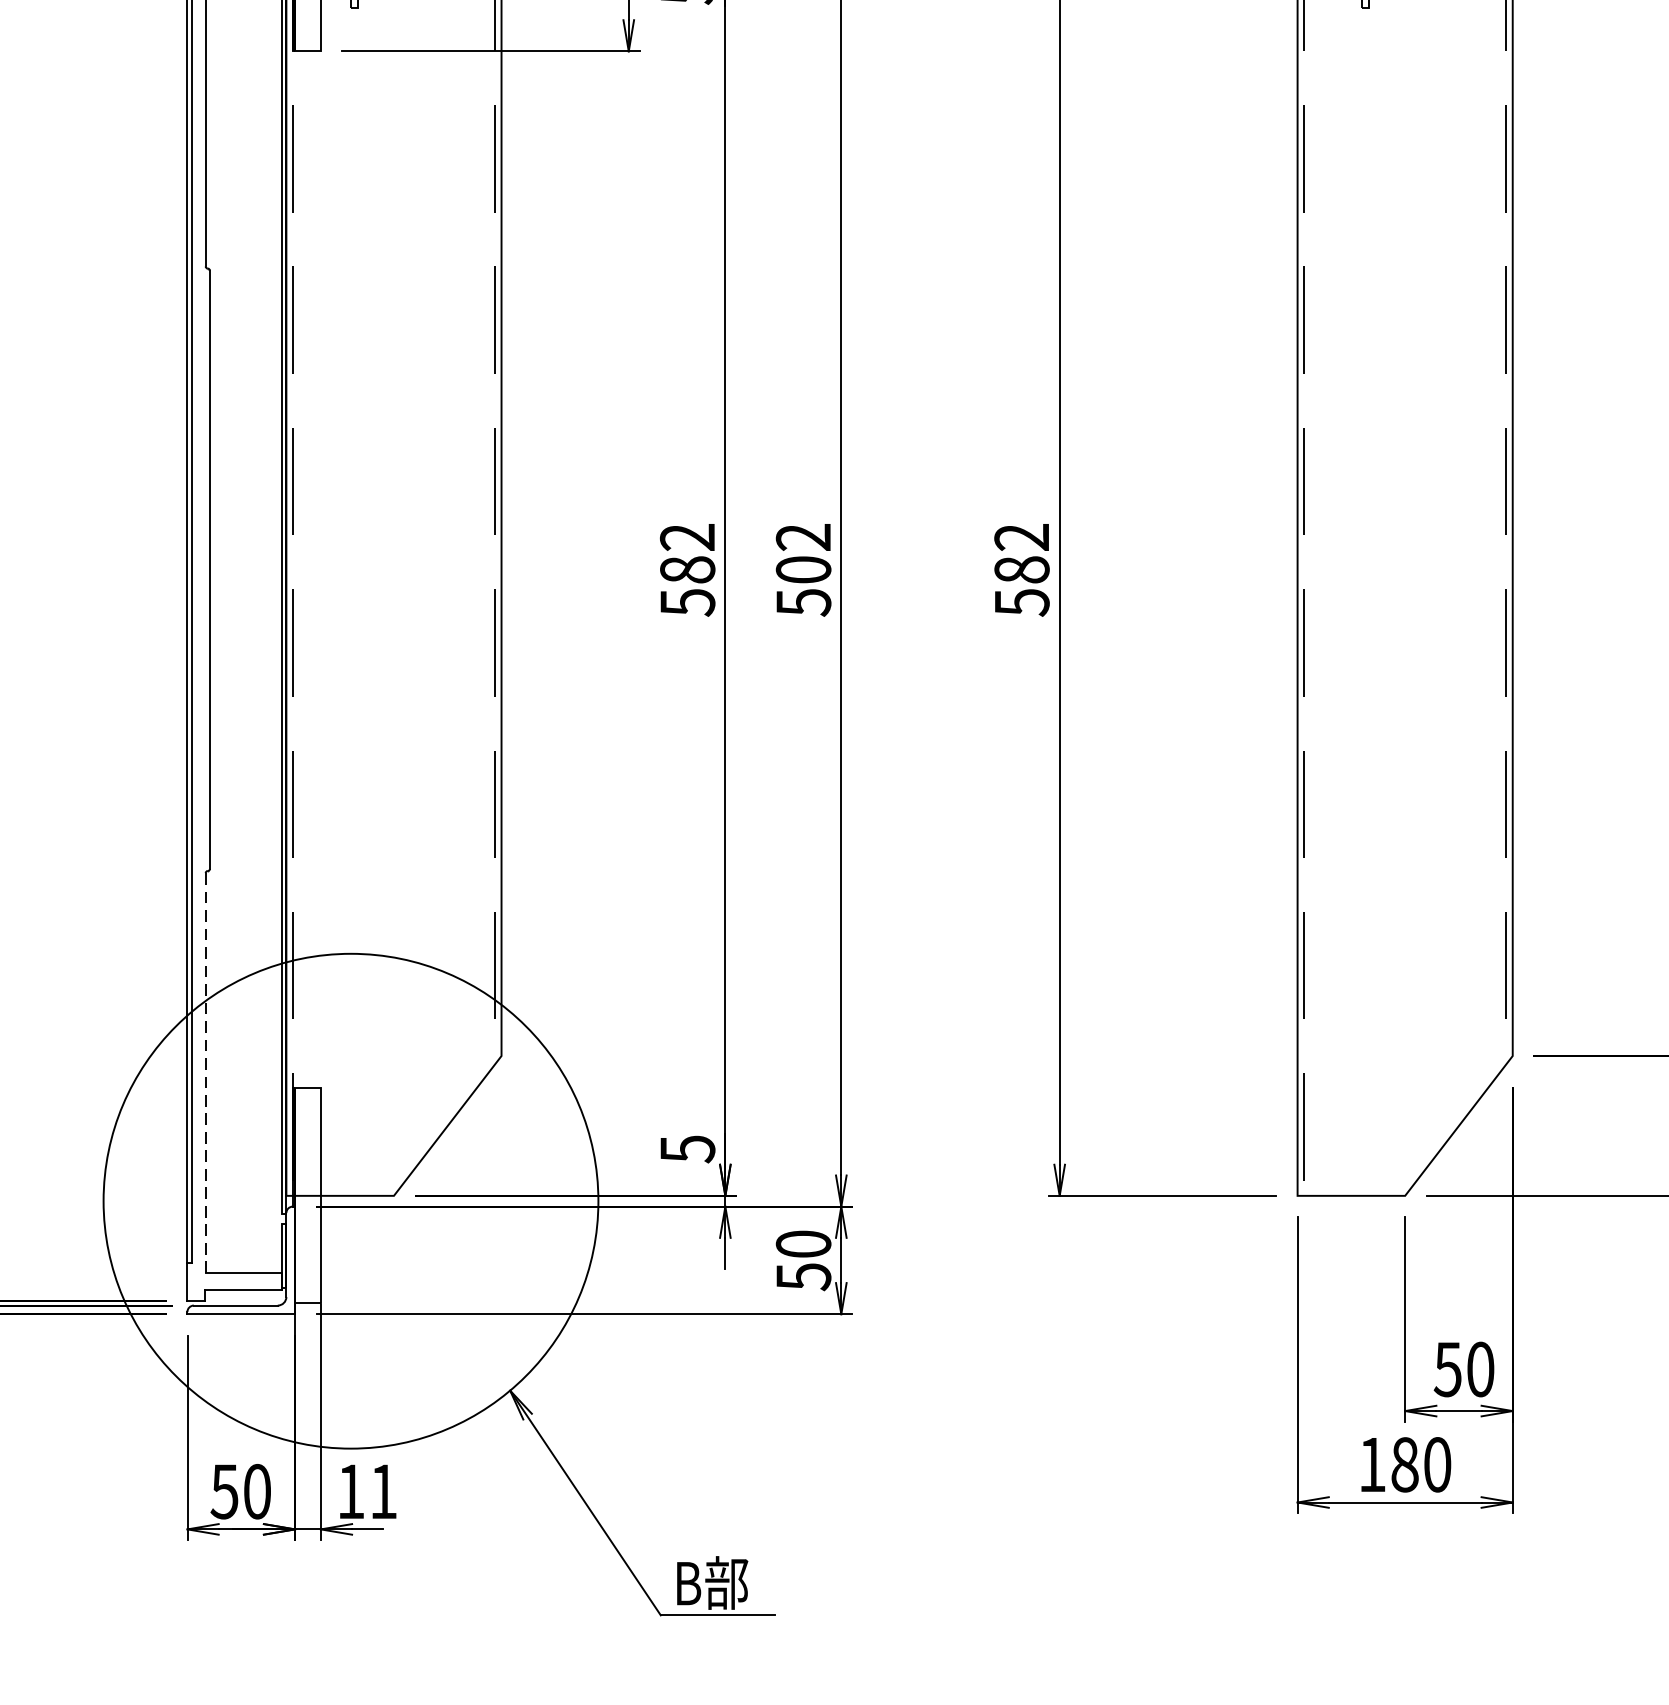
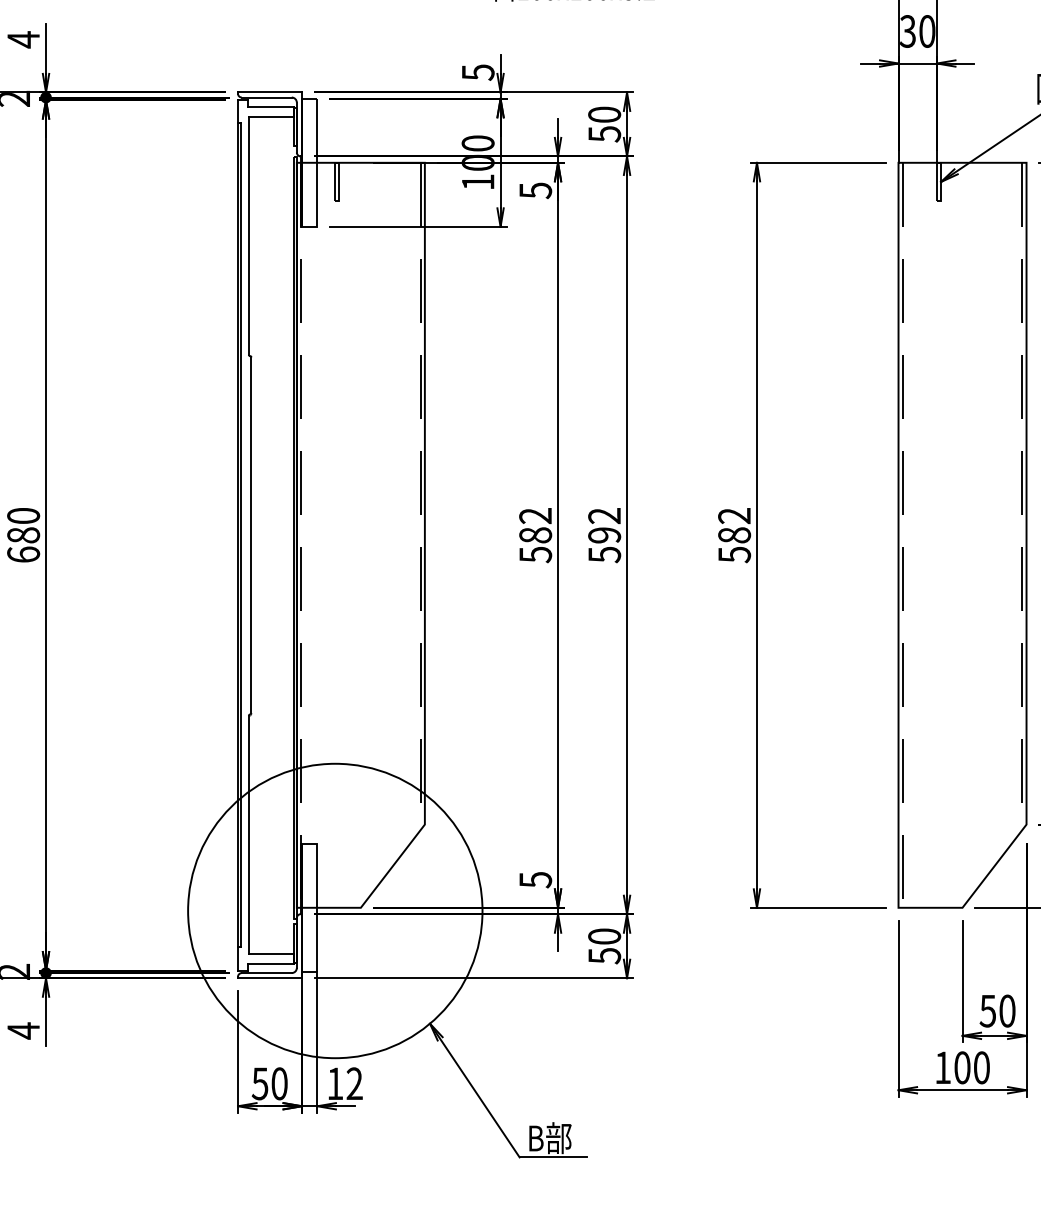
text: (803, 570) -> (604, 535), 502 -> 592
line: (205, 1072) -> (248, 834), dashed -> solid
text: (1405, 1464) -> (962, 1067), 180 -> 100
text: (383, 1491) -> (354, 1083), 11 -> 12

